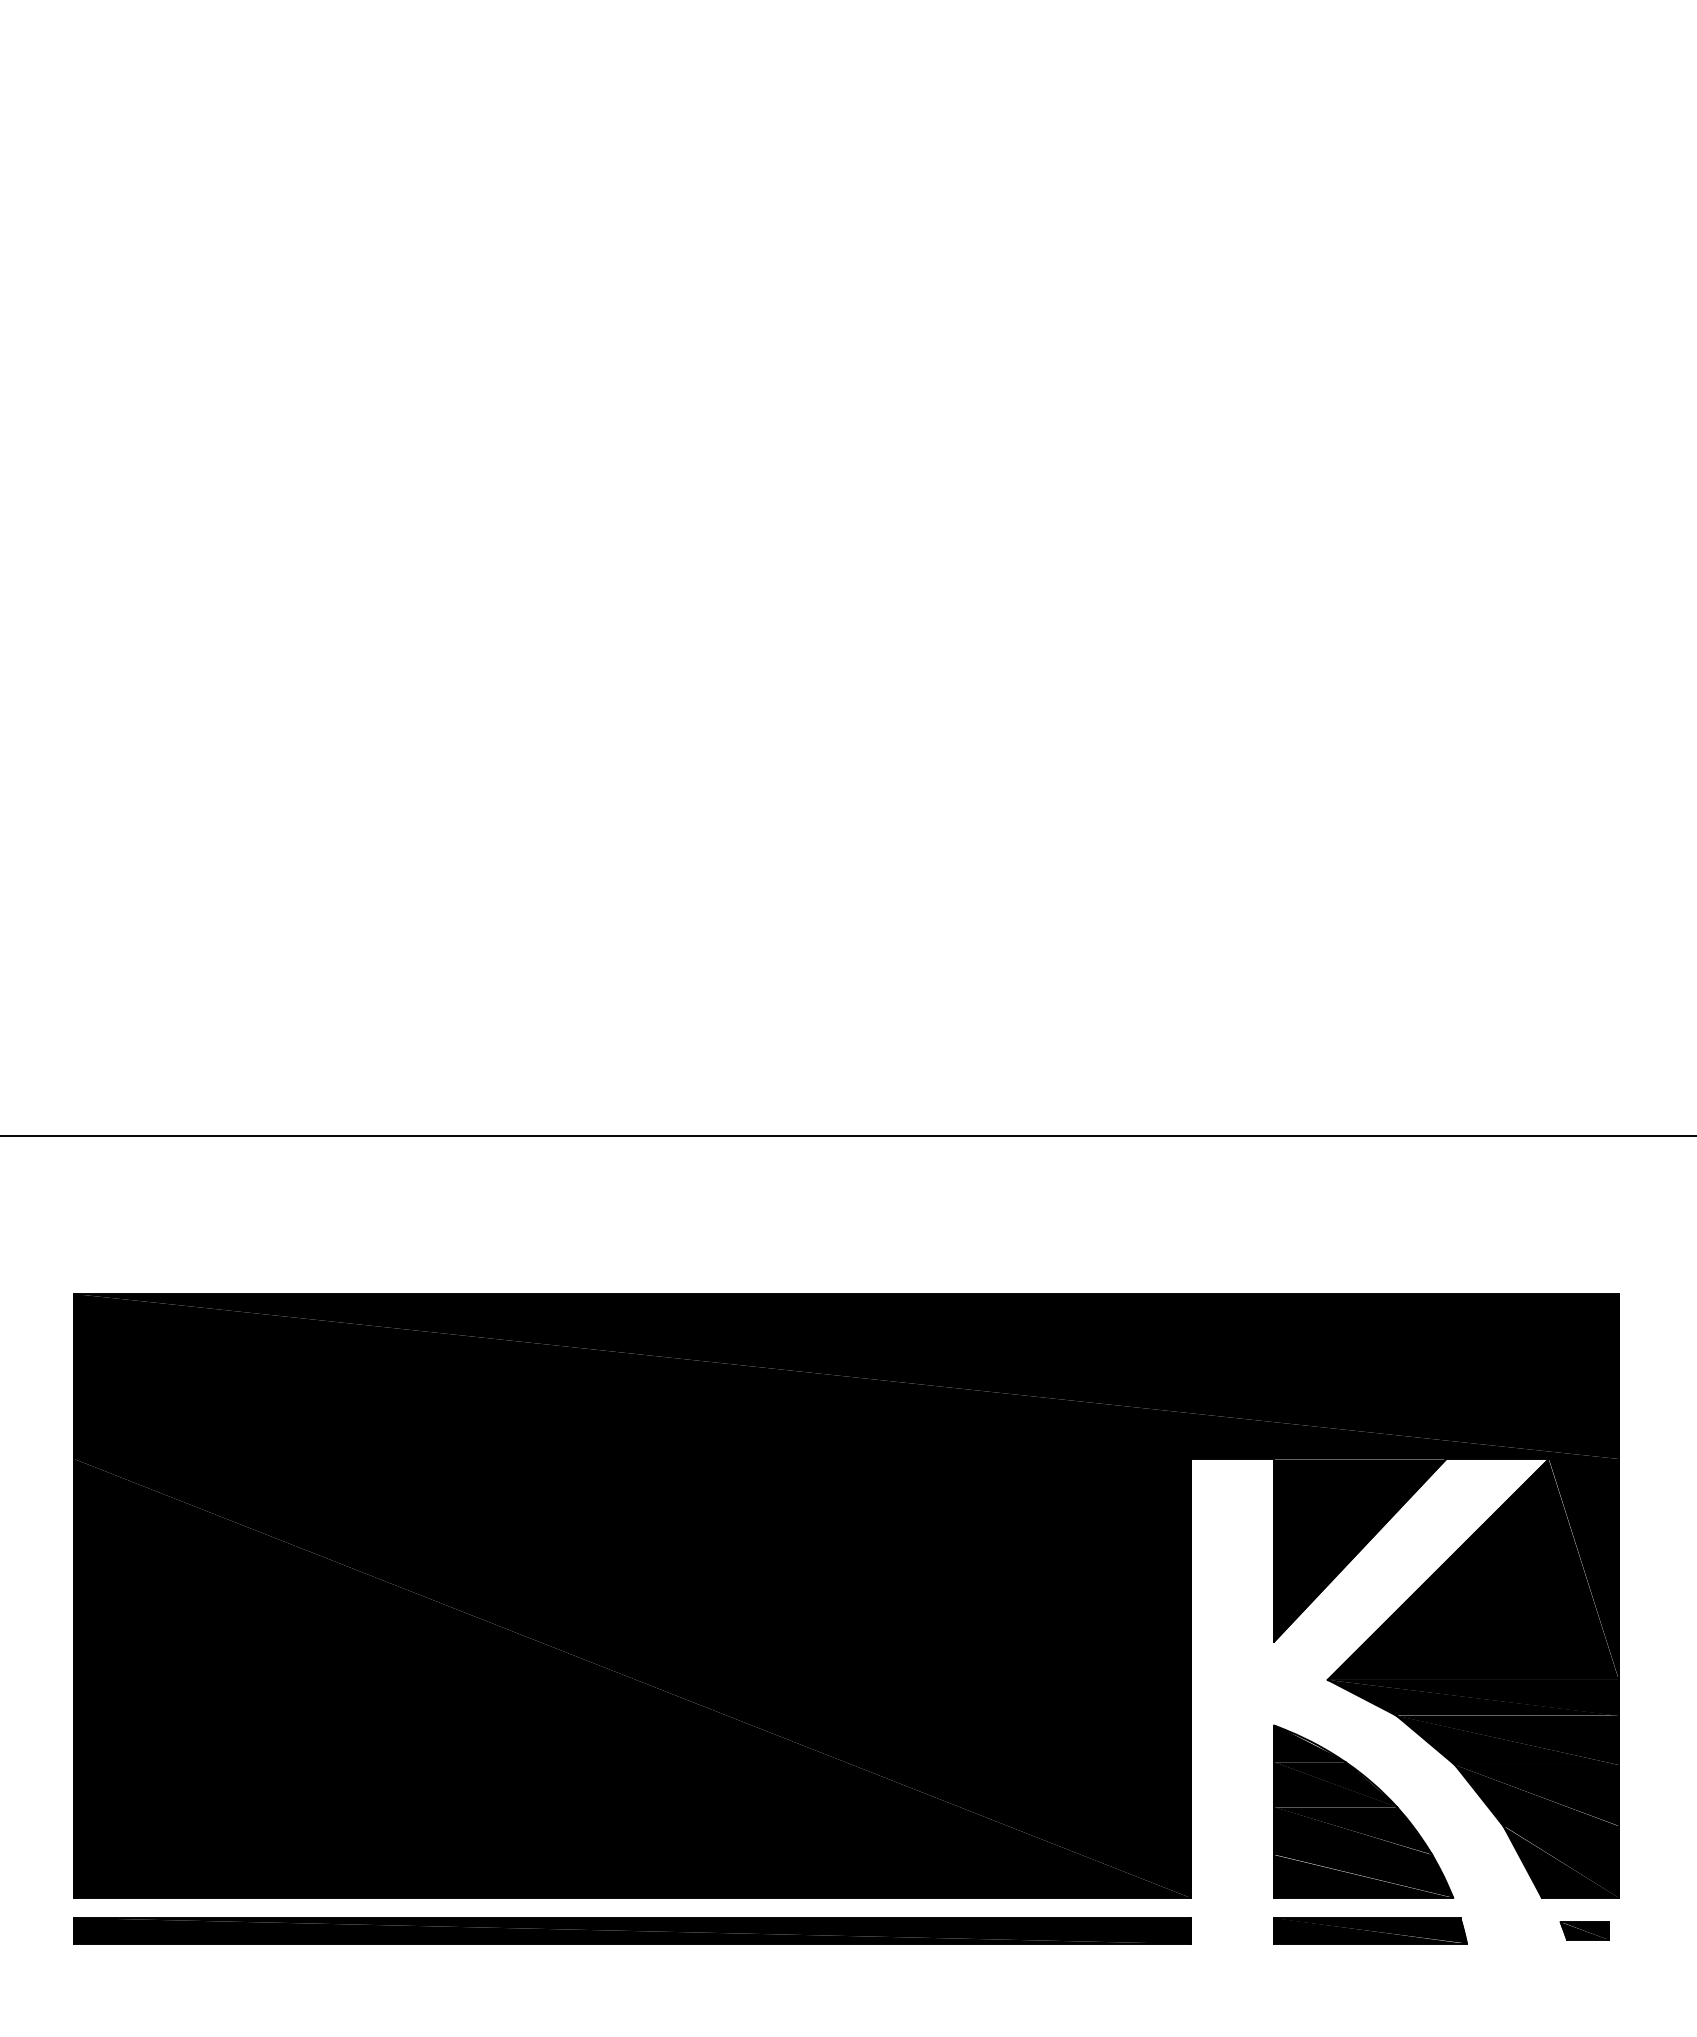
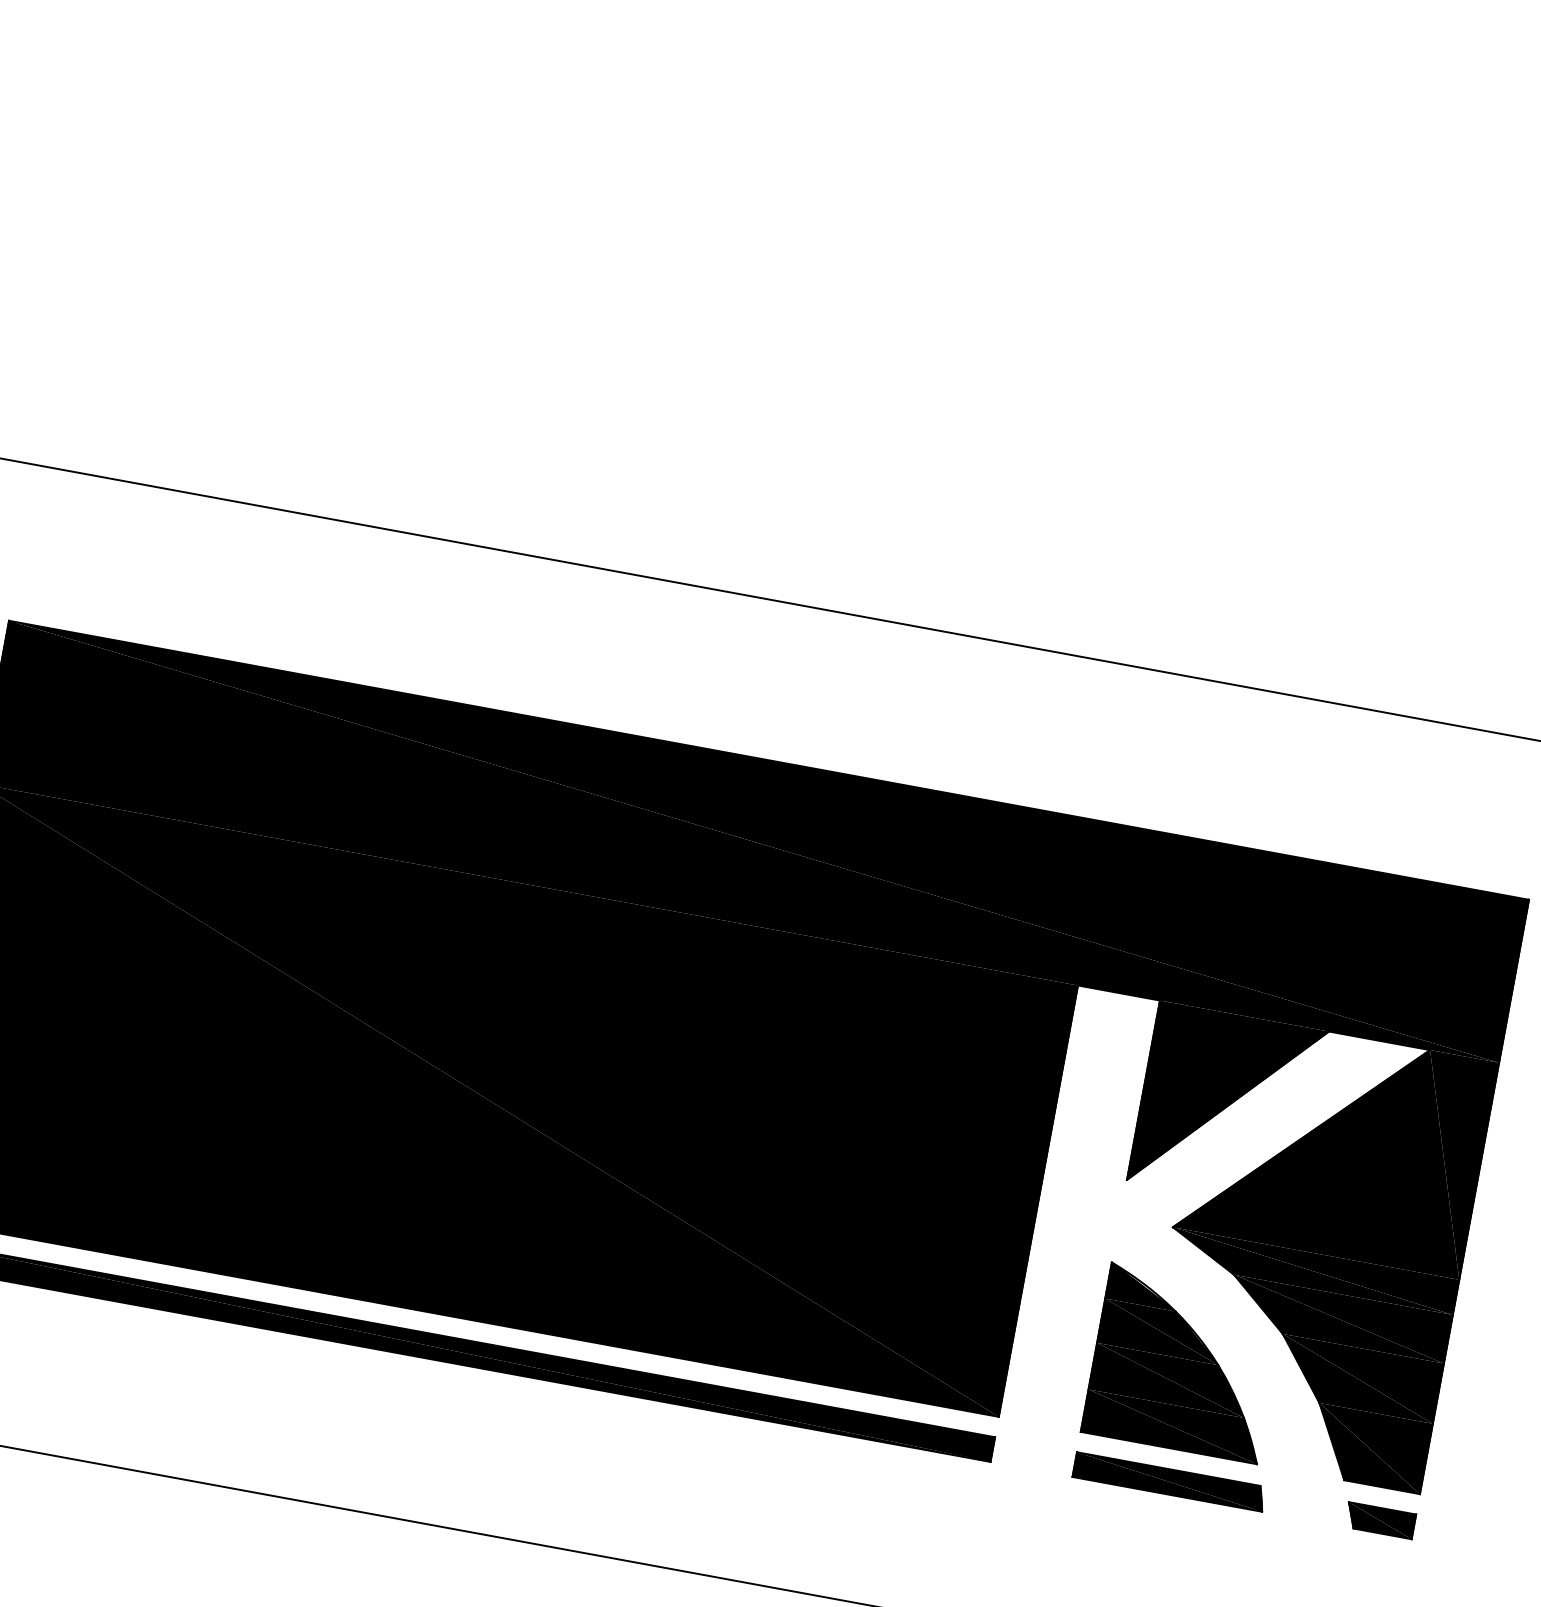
part: (1584, 1930) -> (1380, 1520), size x1.43

